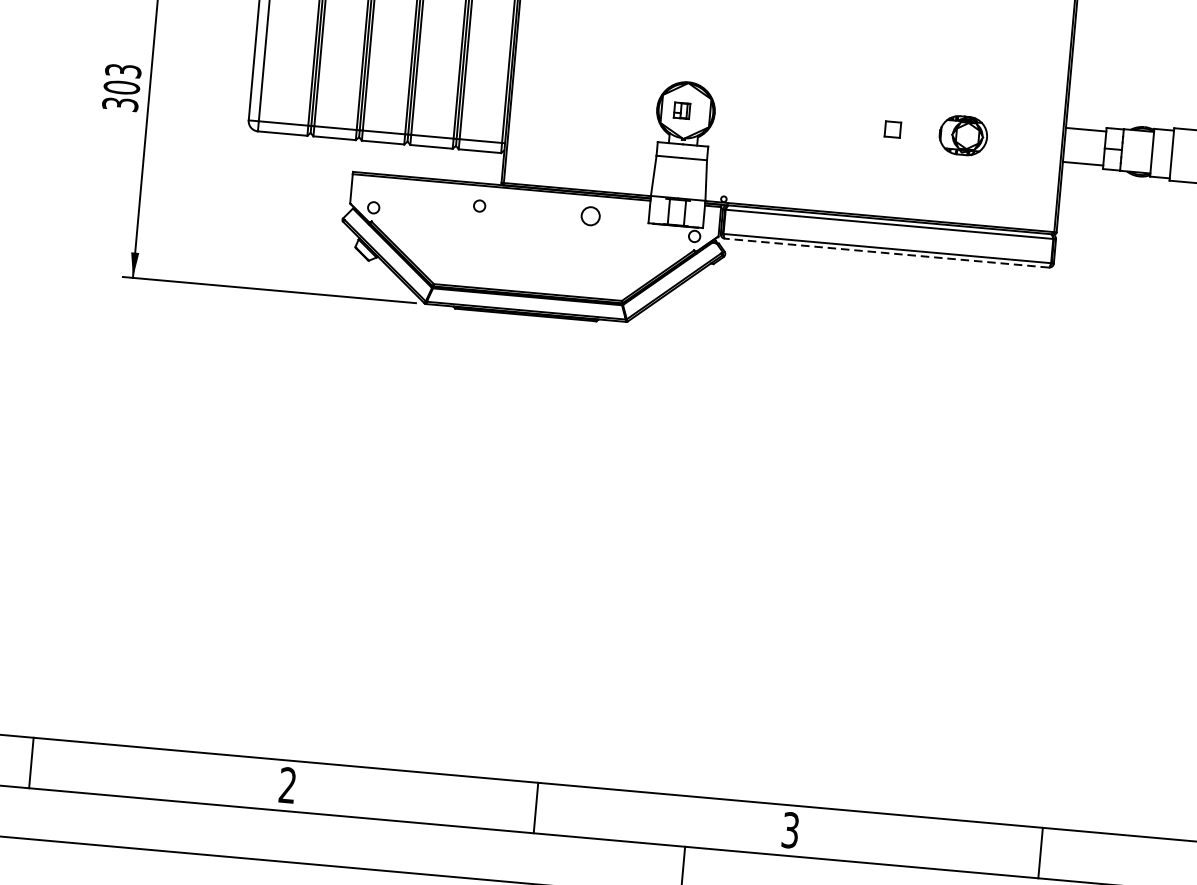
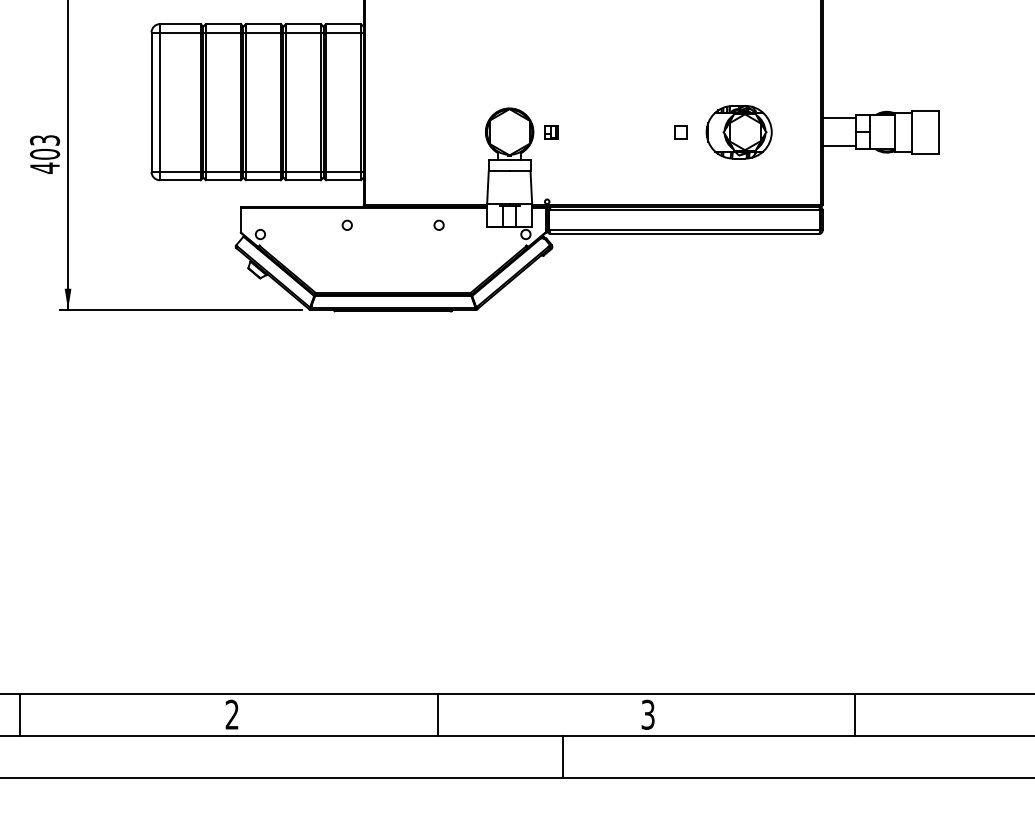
text: (120, 104) -> (45, 168), 303 -> 403
part: (682, 111) -> (551, 132), moved
part: (962, 134) -> (738, 131), size x1.67
circle: (590, 214) -> (438, 224), size x0.62
line: (886, 253) -> (684, 234), dashed -> solid

